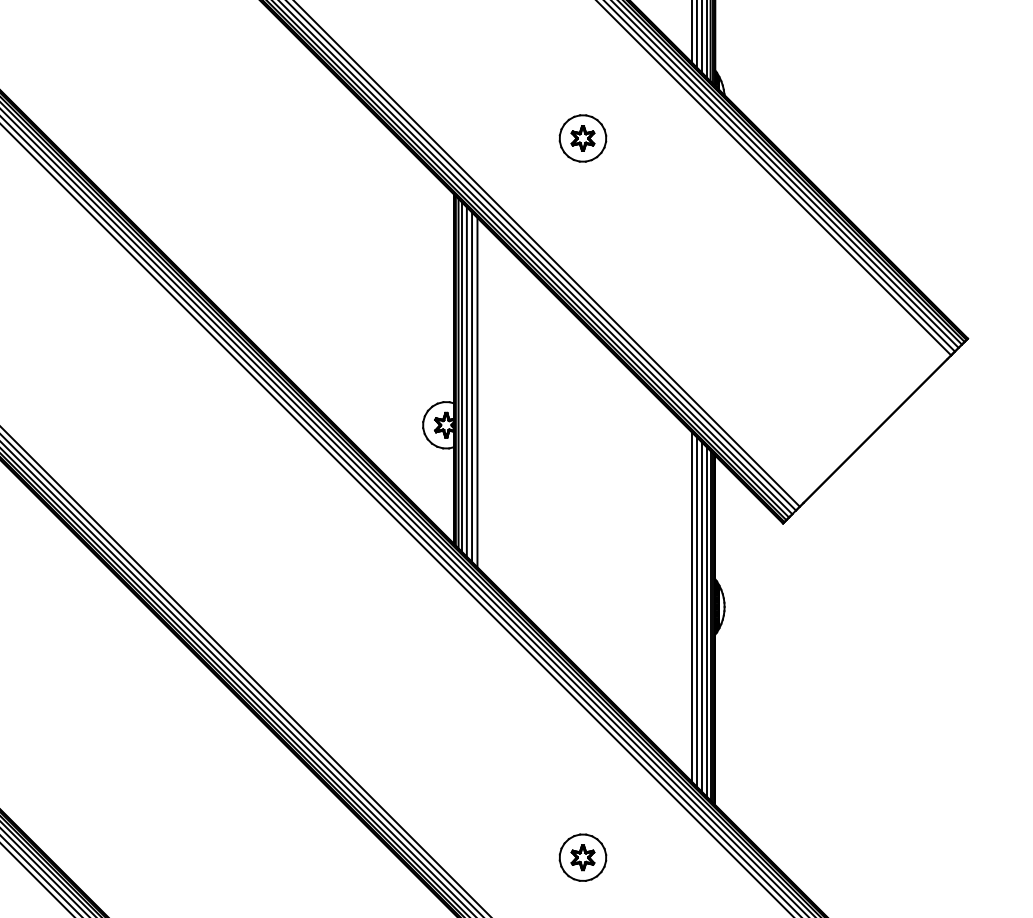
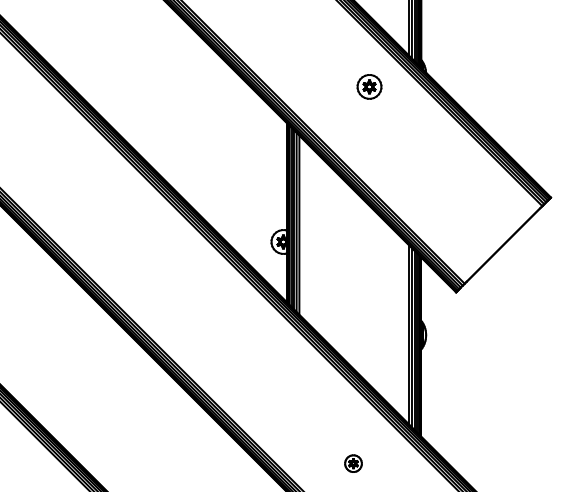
part: (582, 137) -> (369, 86), moved
part: (582, 857) -> (353, 463), size x0.7

